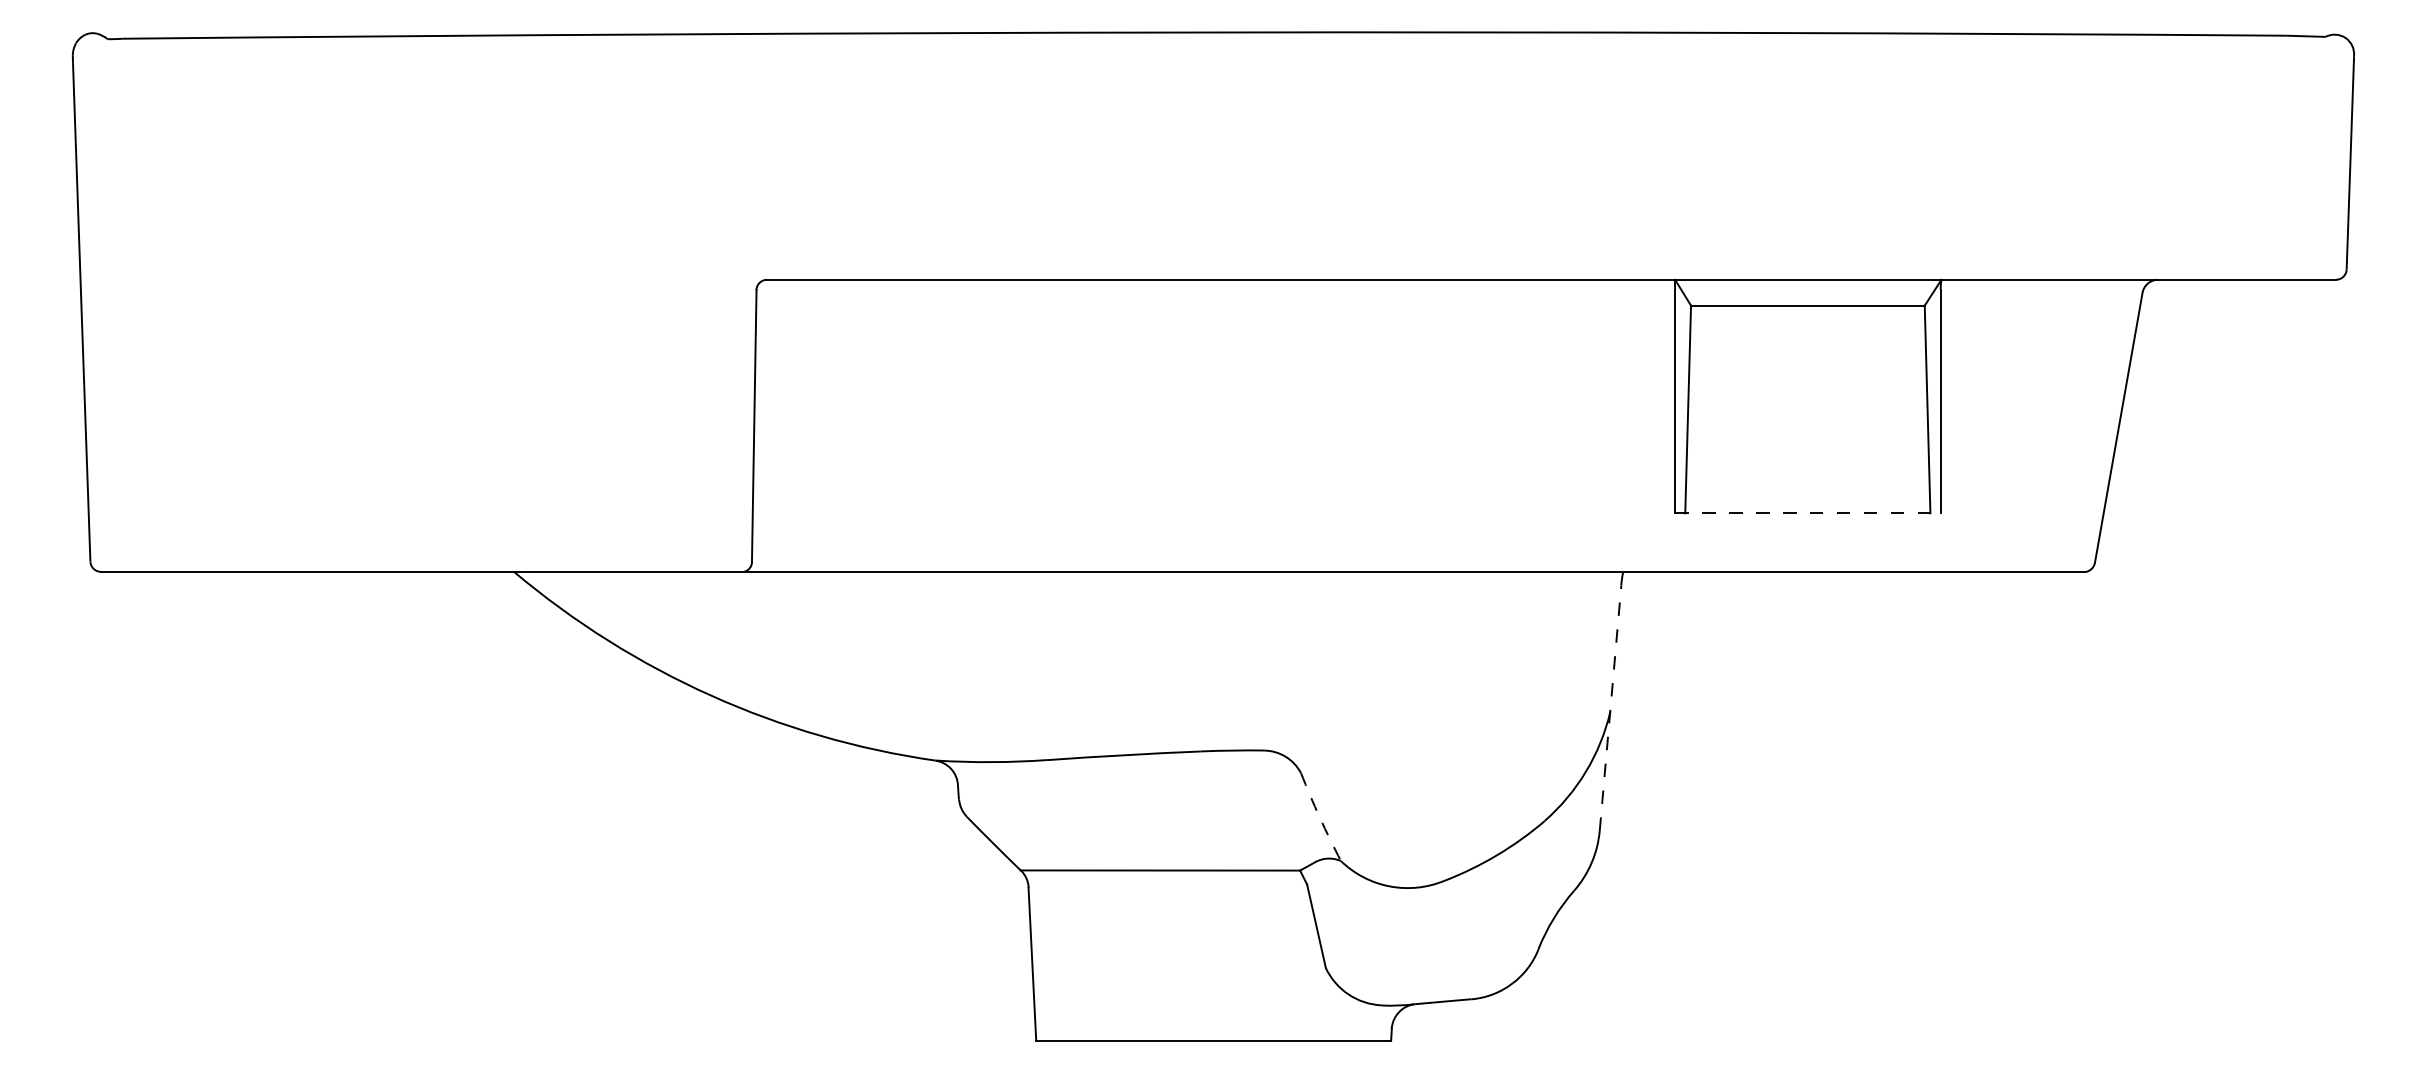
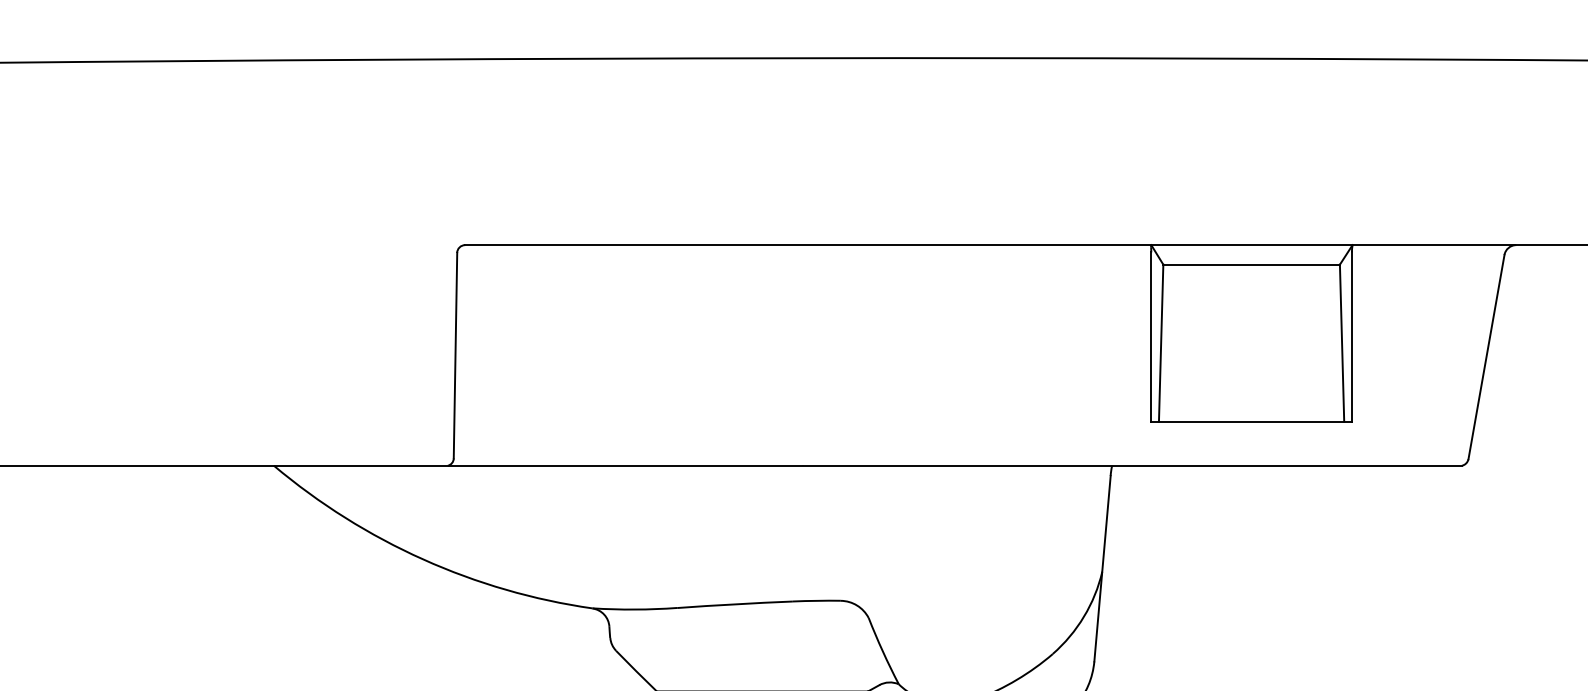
line: (1807, 513) -> (1251, 421), dashed -> solid
line: (1610, 707) -> (1102, 568), dashed -> solid
arc: (1319, 817) -> (882, 651), dashed -> solid

